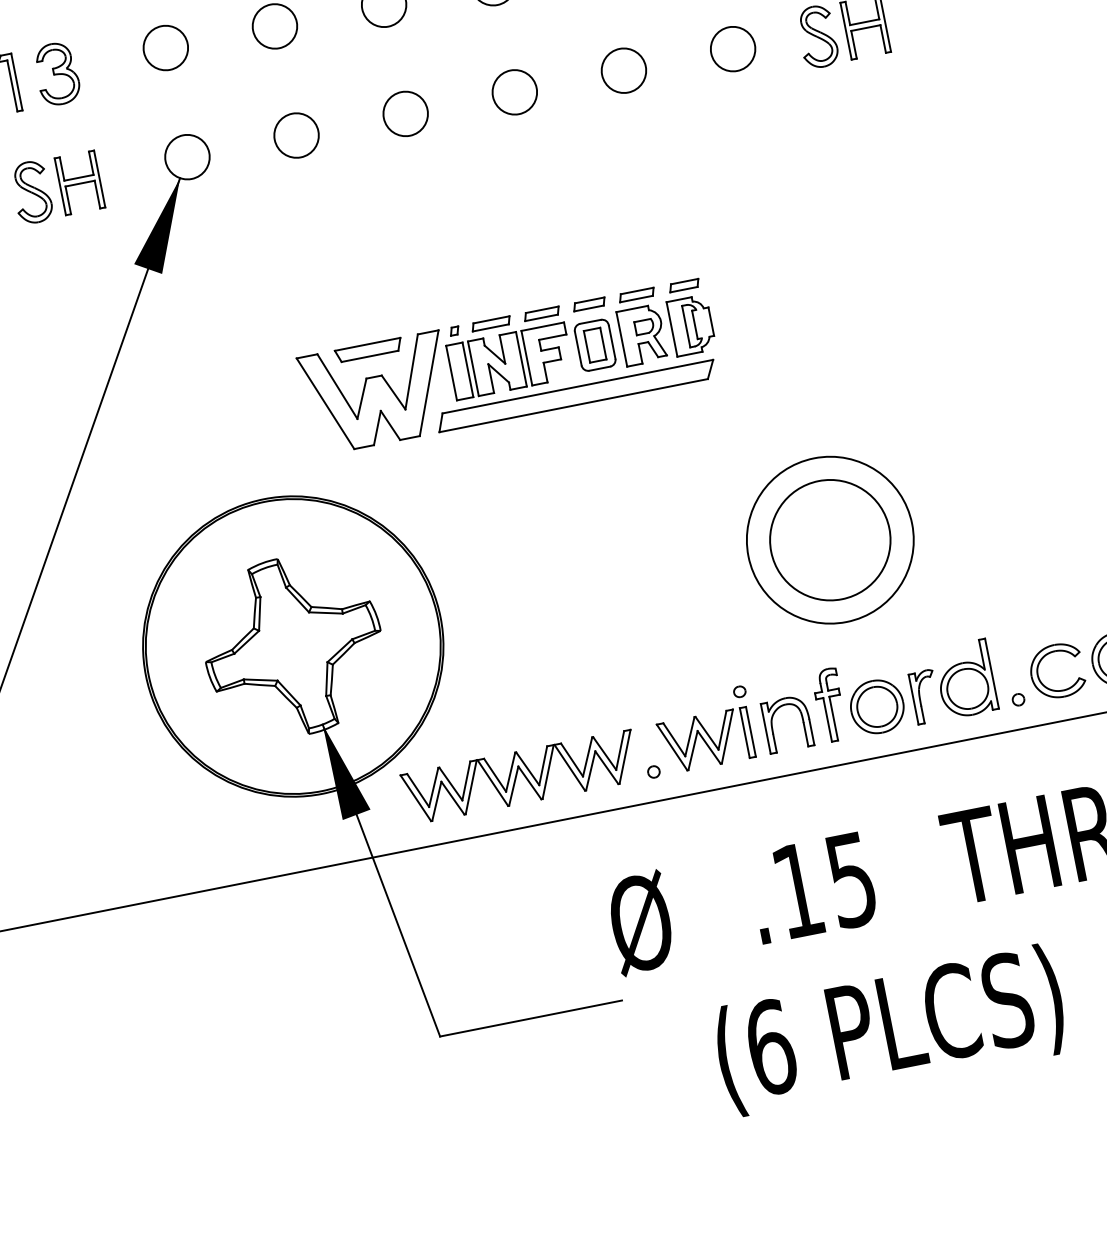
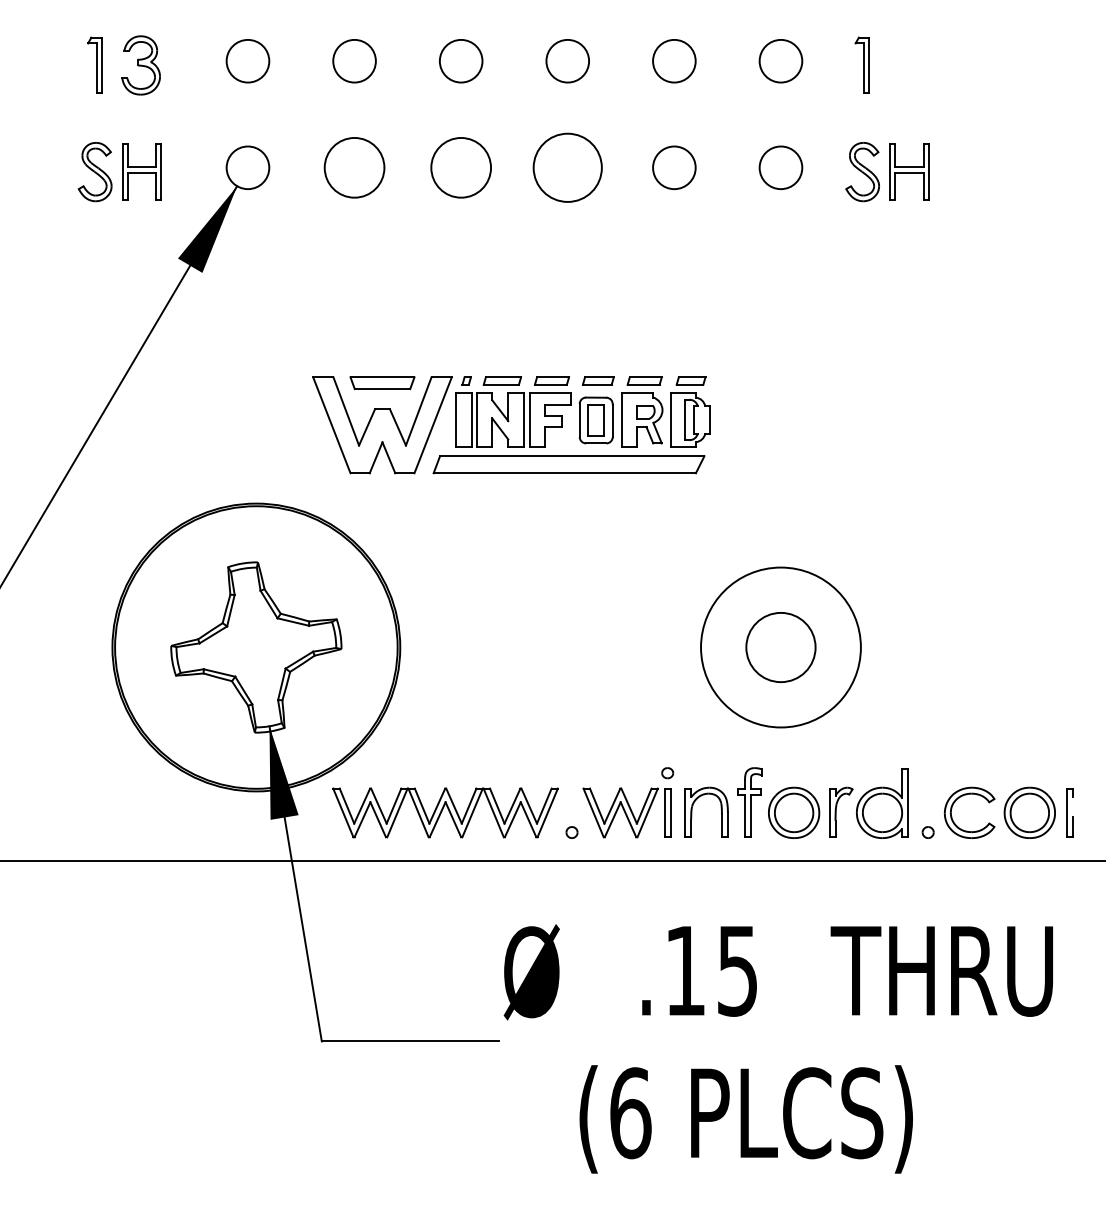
circle: (514, 92) -> (567, 167), size x1.6
circle: (404, 113) -> (460, 167), size x1.4
circle: (296, 135) -> (354, 167), size x1.4
circle: (829, 540) -> (780, 647), size x0.6

